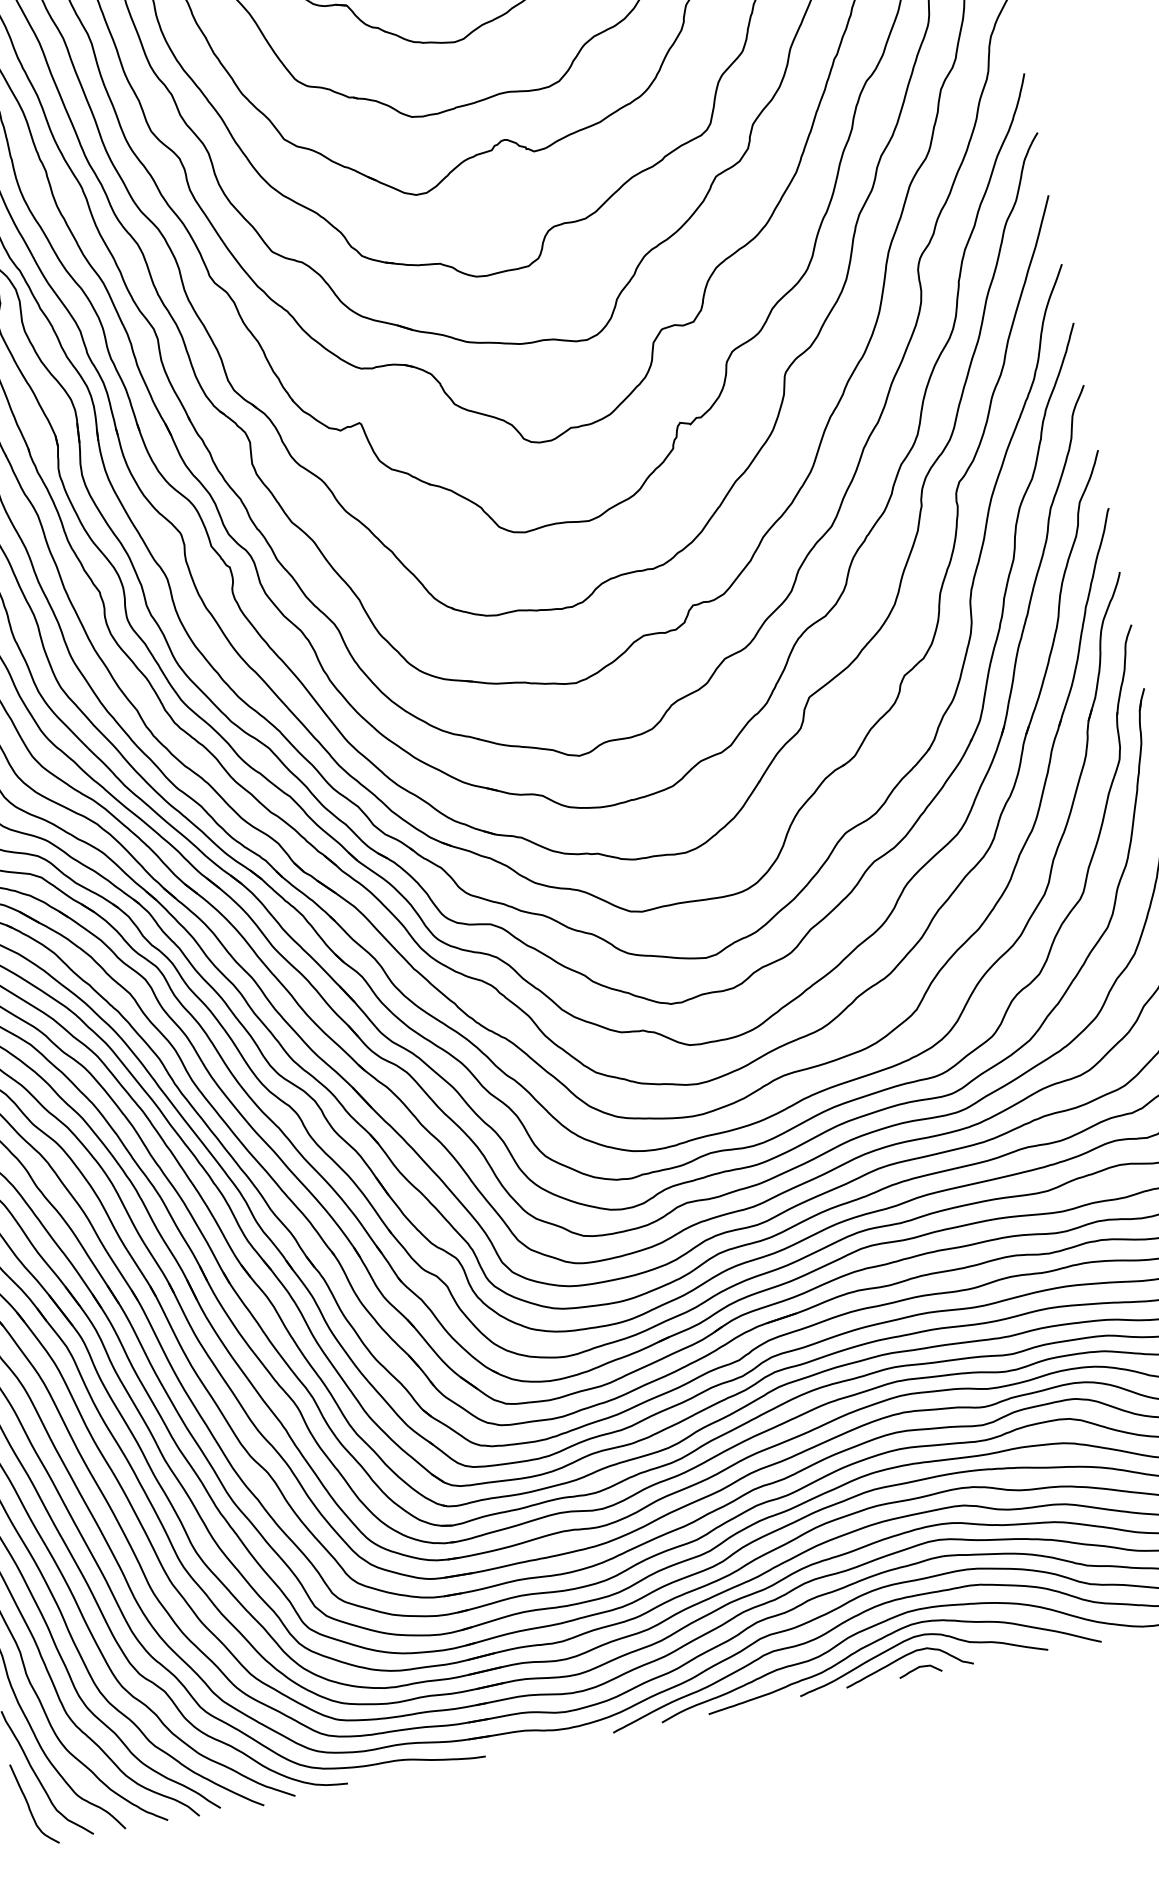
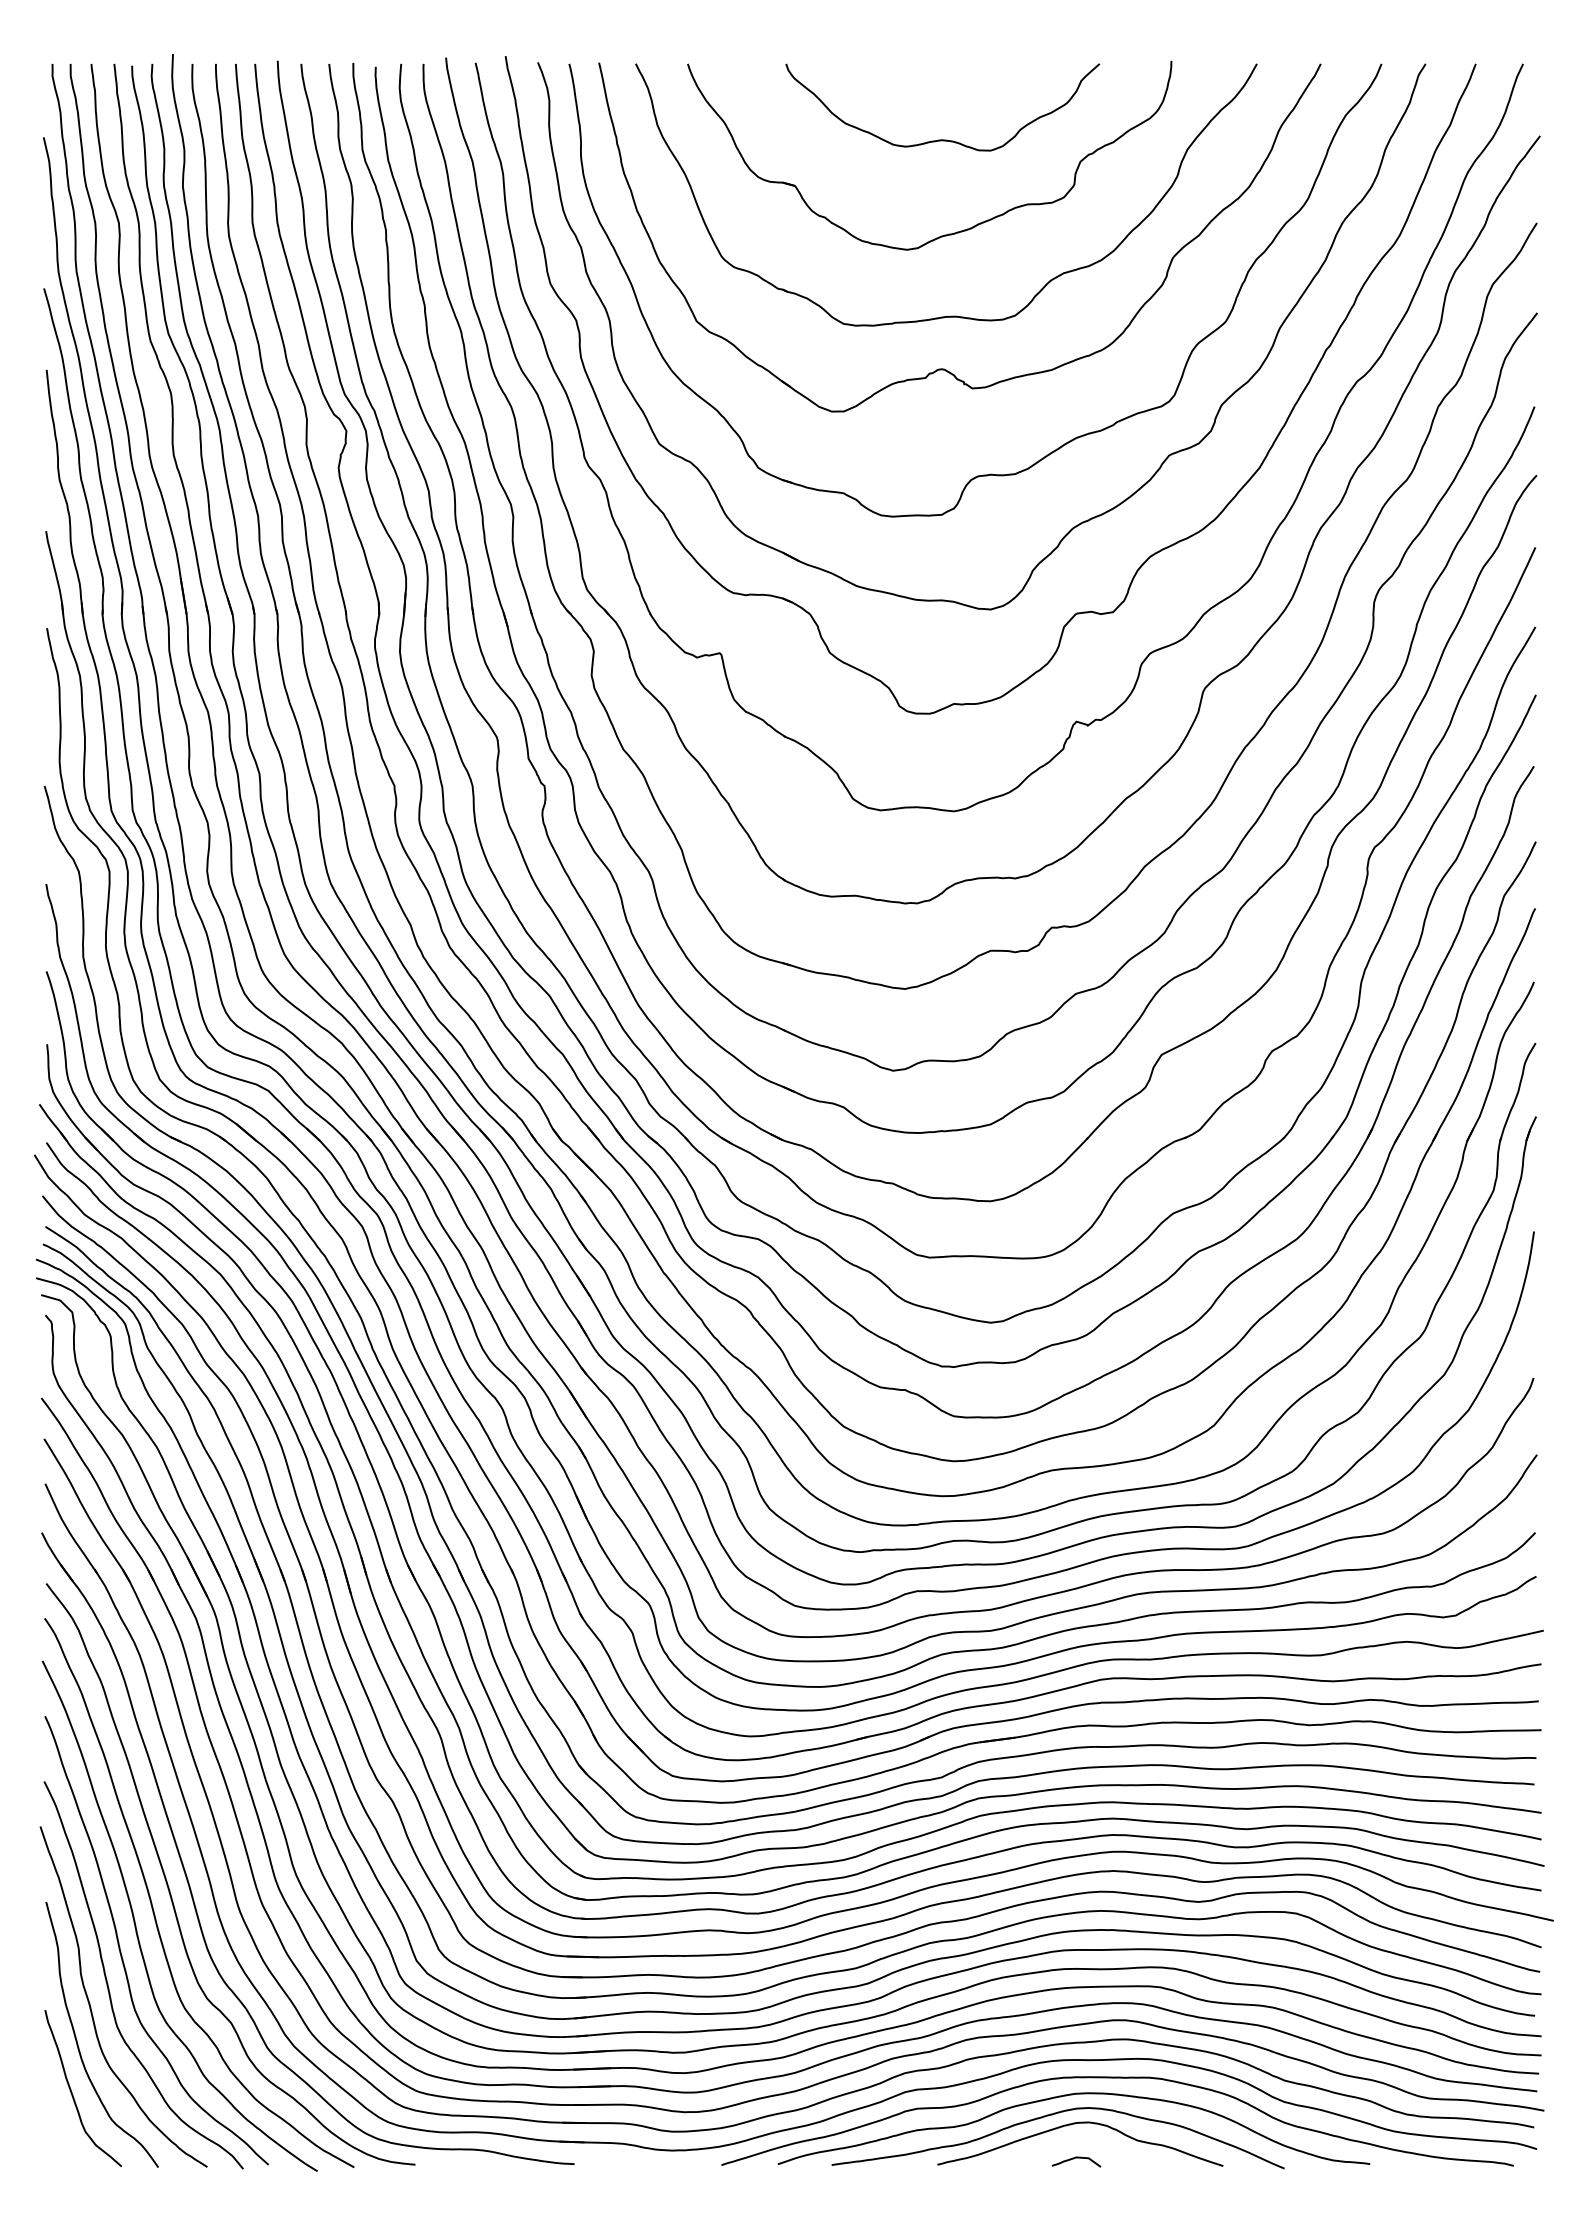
curve: (904, 1657) -> (1061, 2143), removed
curve: (29, 1805) -> (56, 2121), removed

